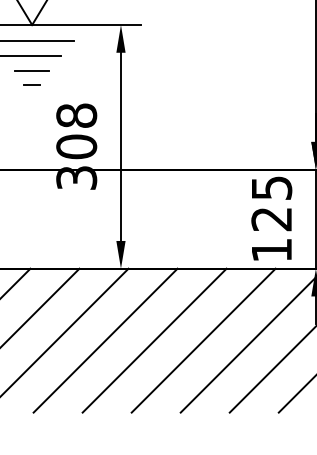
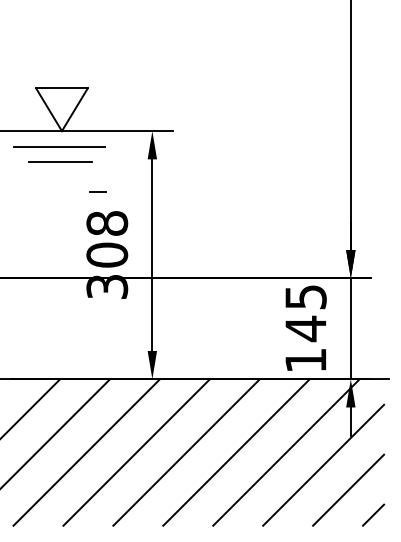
line: (31, 70) -> (61, 177), removed
line: (31, 84) -> (97, 191), moved
text: (271, 218) -> (305, 328), 125 -> 145

